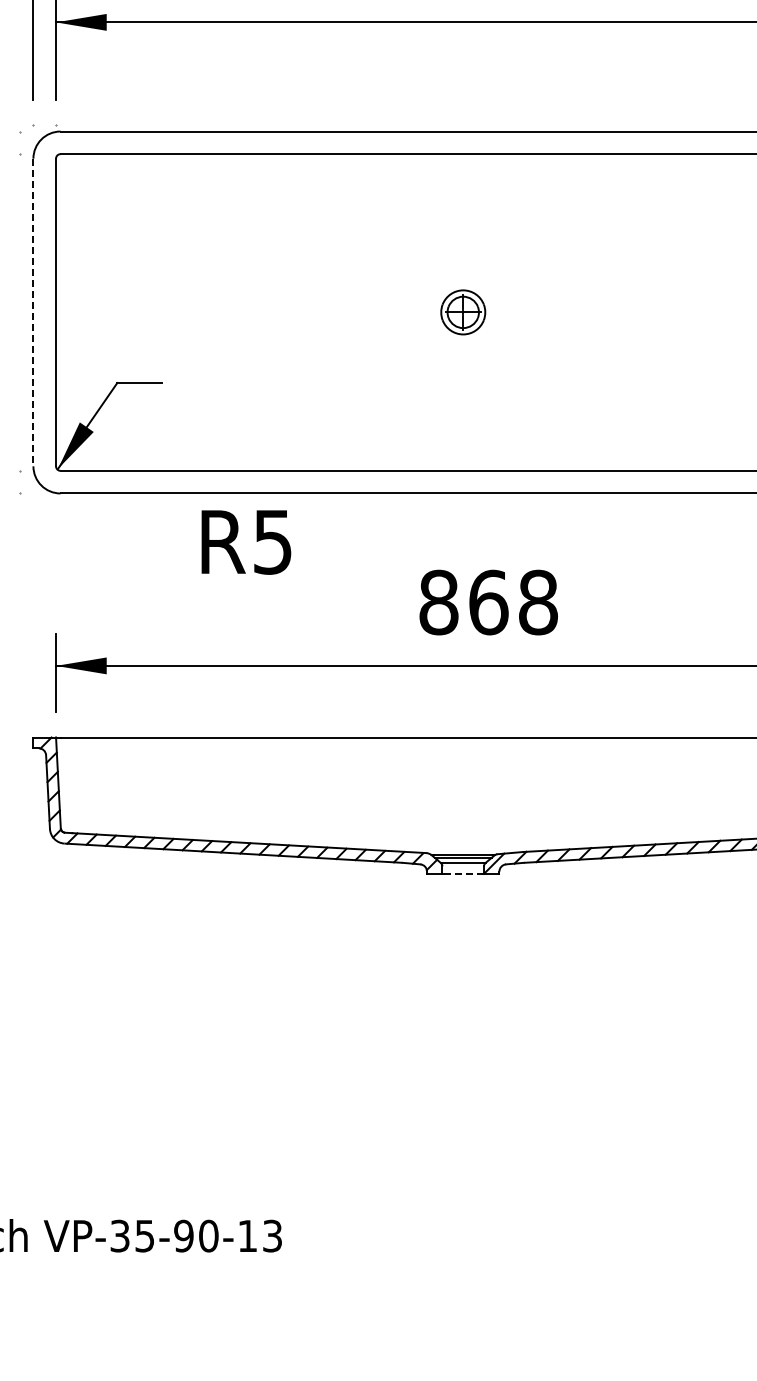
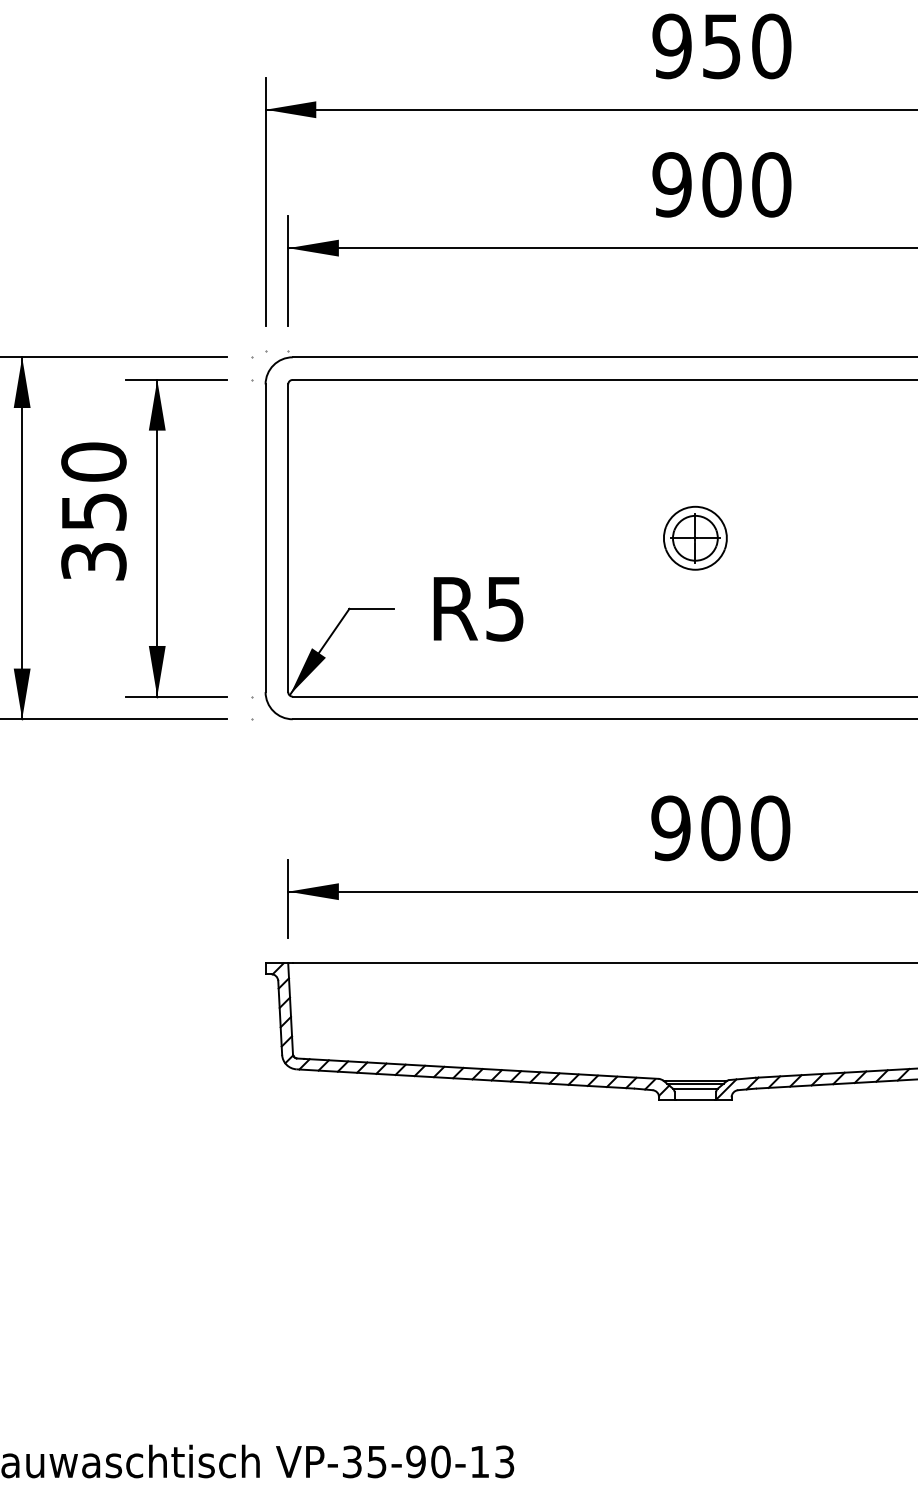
part: (463, 311) -> (695, 537), size x1.43
line: (33, 312) -> (265, 538), dashed -> solid
text: (246, 542) -> (478, 609), moved
text: (488, 602) -> (720, 828), 868 -> 900
line: (463, 874) -> (695, 1100), dashed -> solid

